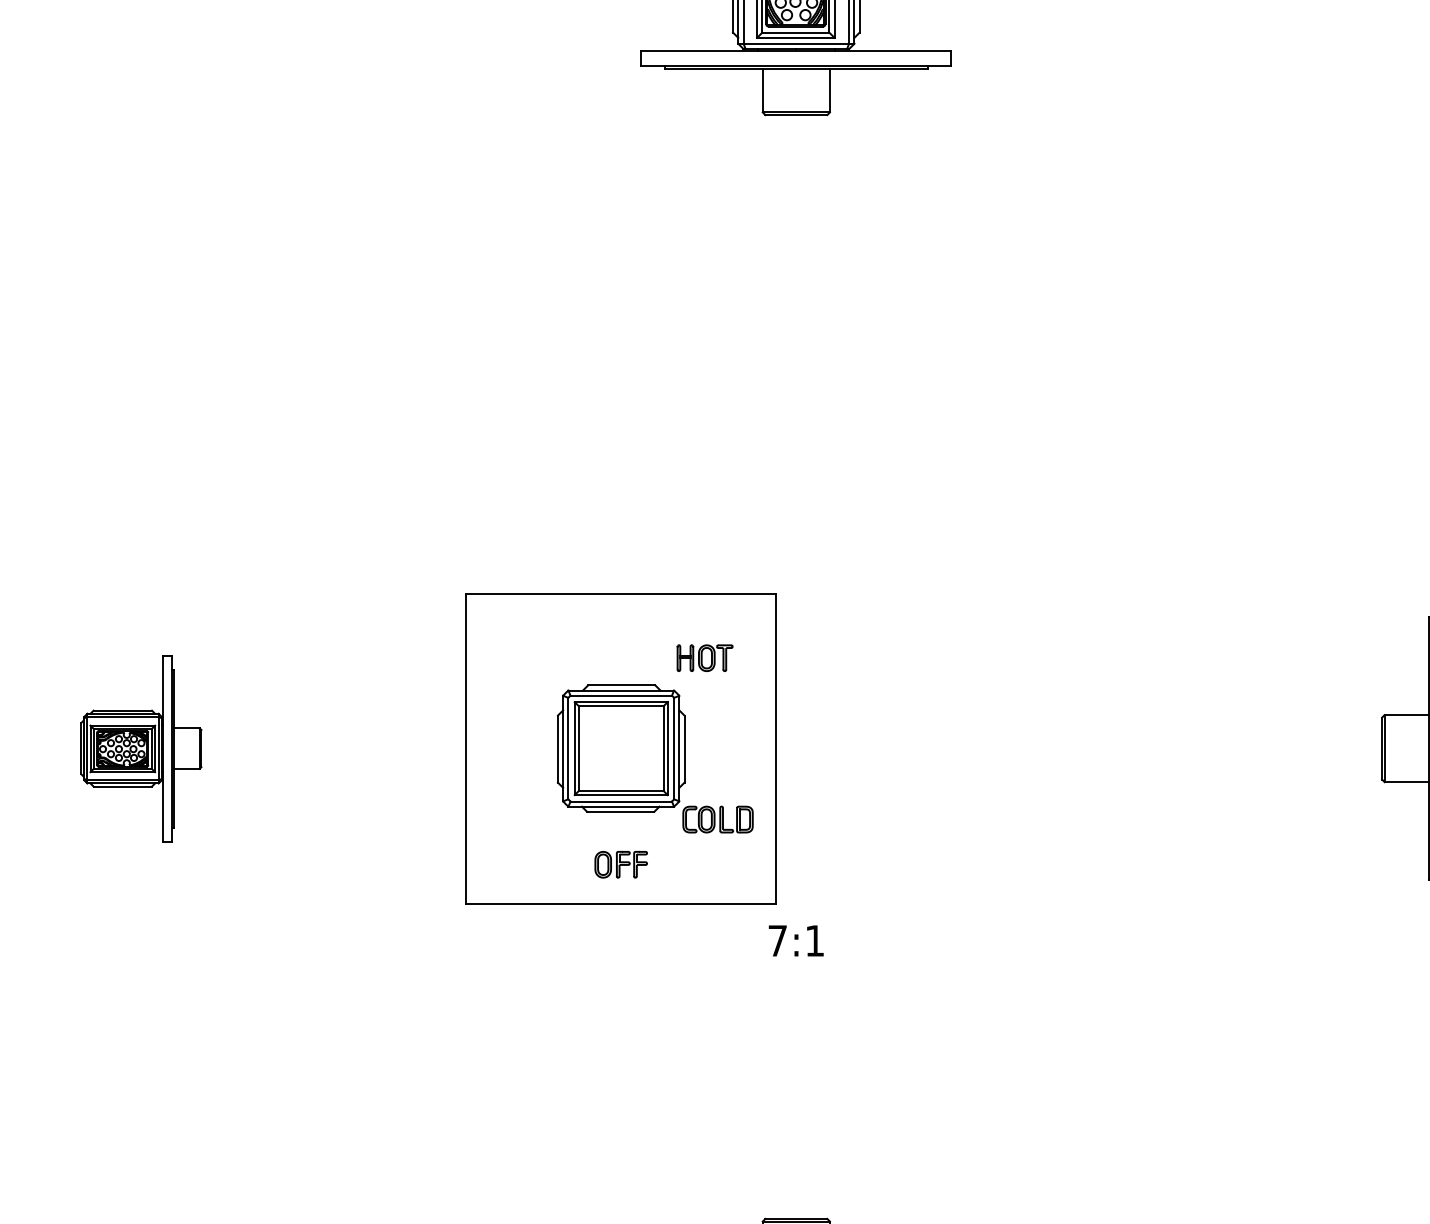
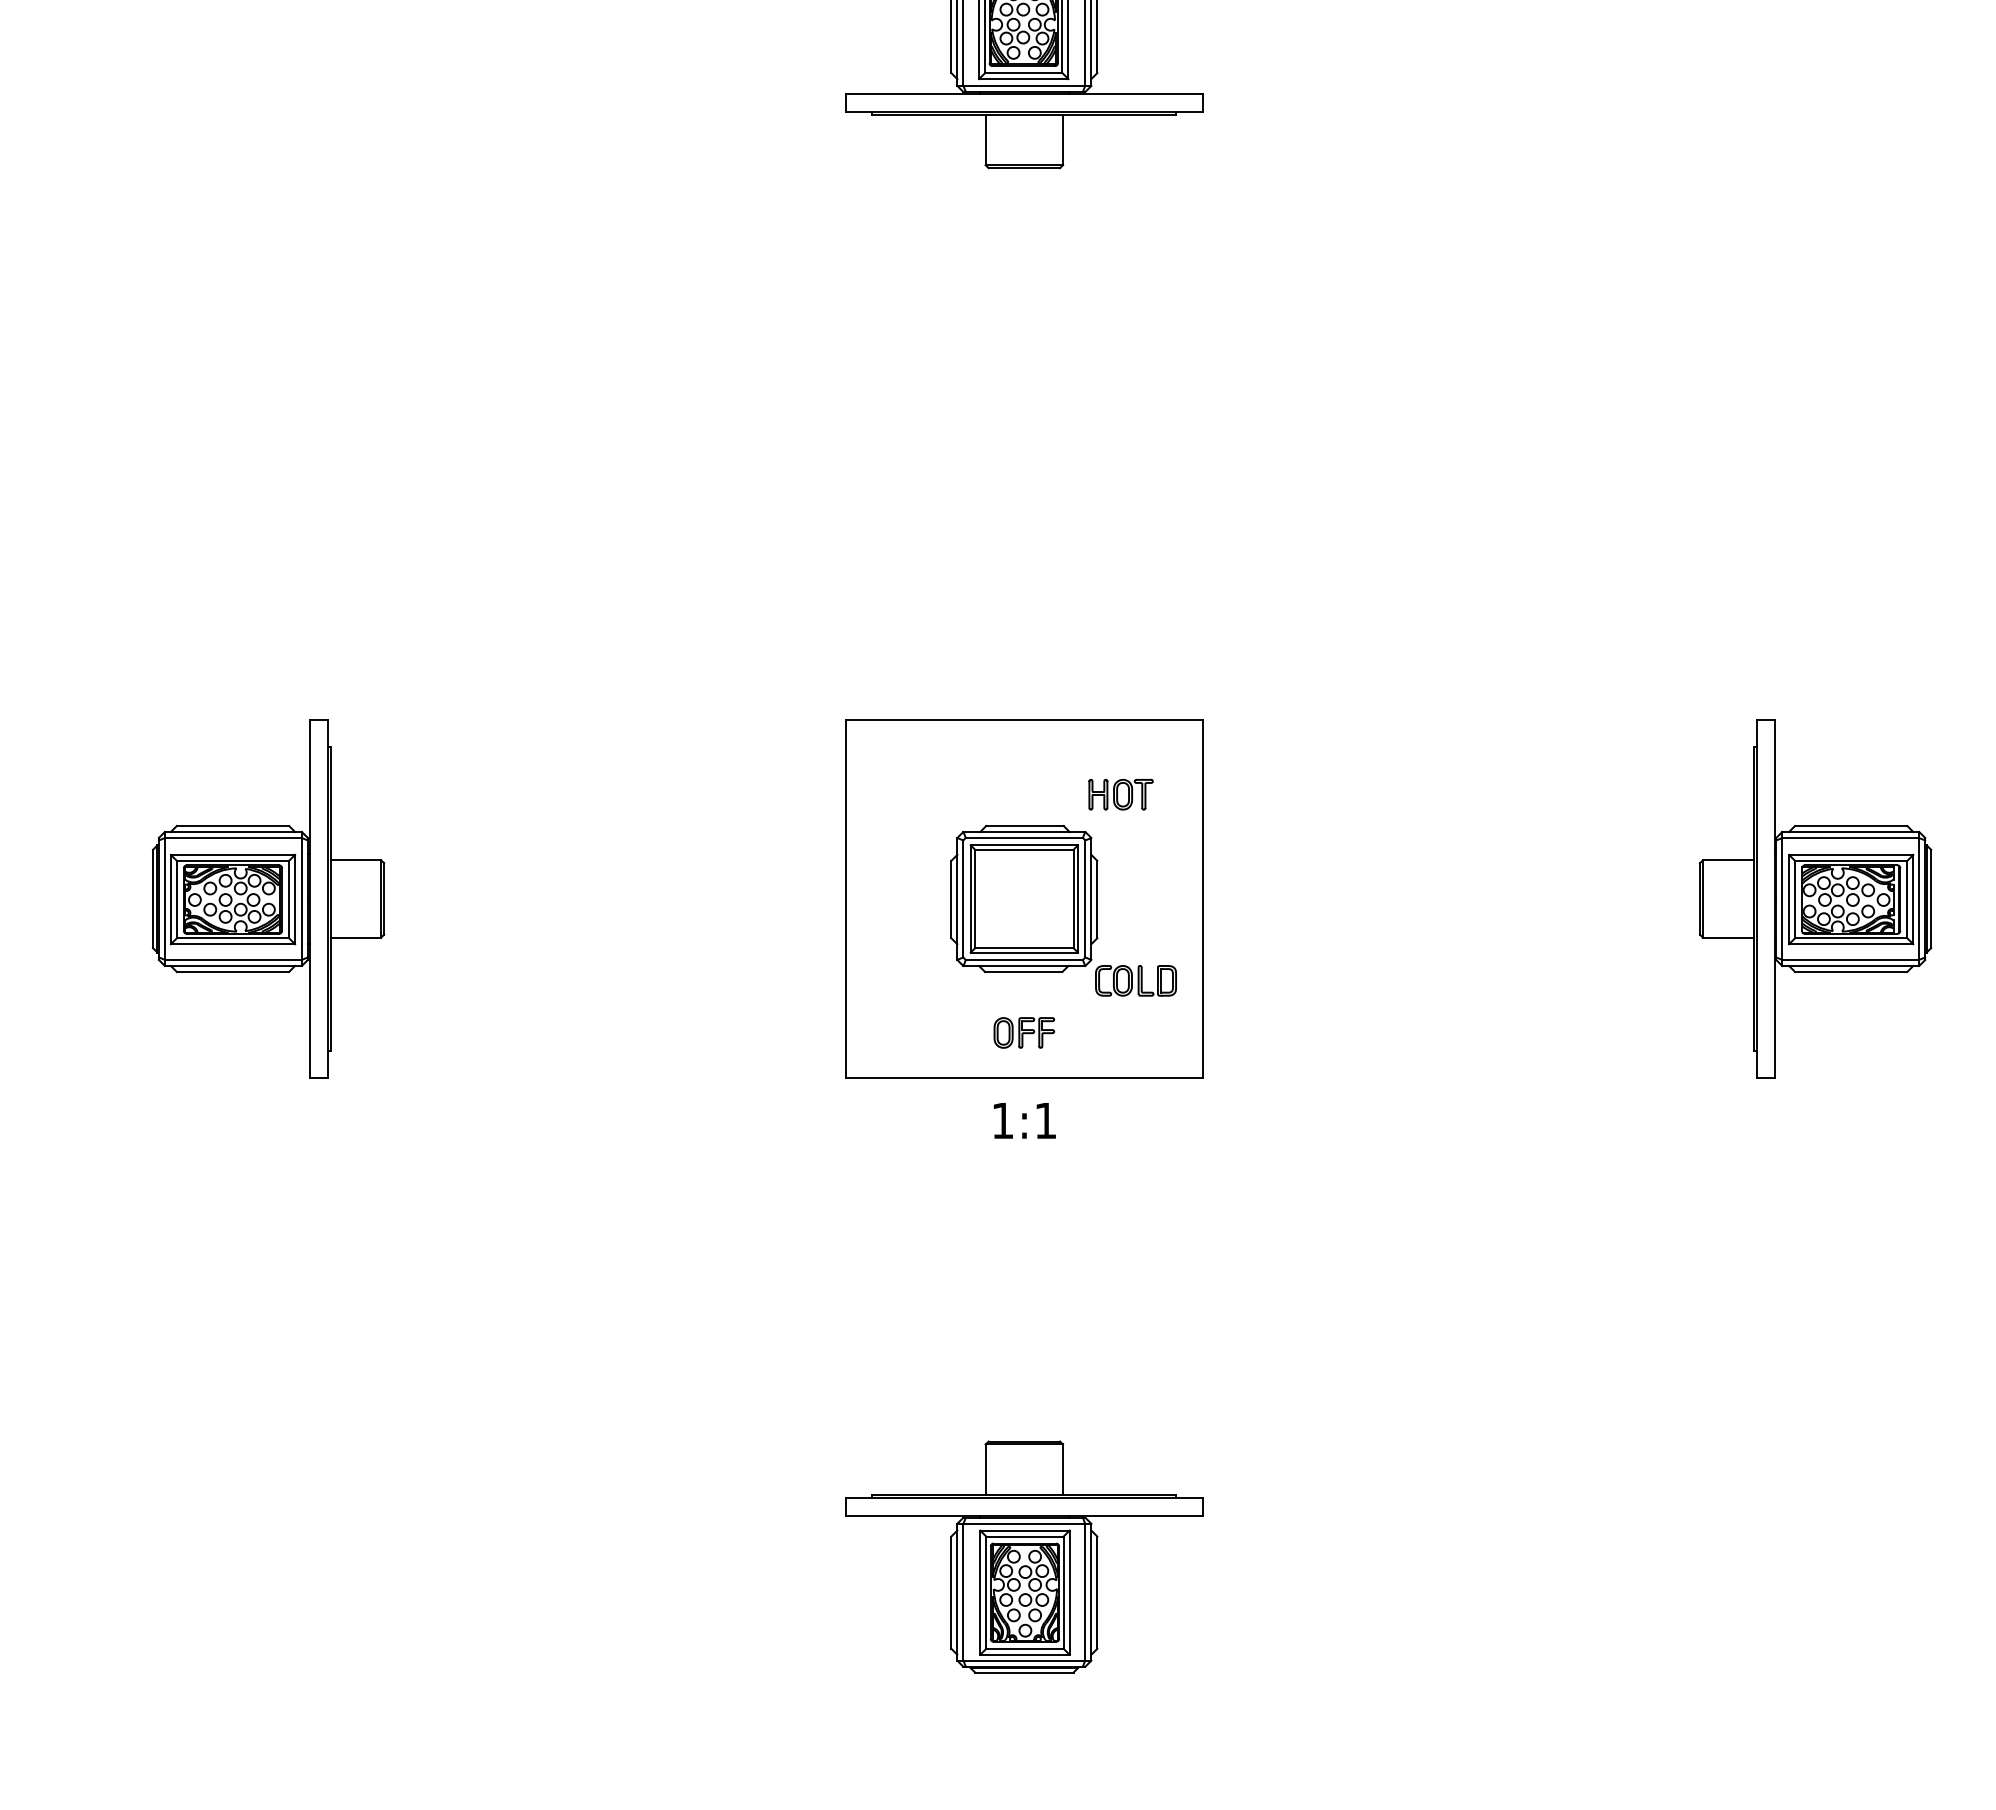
part: (141, 748) -> (268, 898), size x1.67
part: (621, 748) -> (1024, 898), moved
text: (777, 940) -> (1002, 1120), 7:1 -> 1:1

